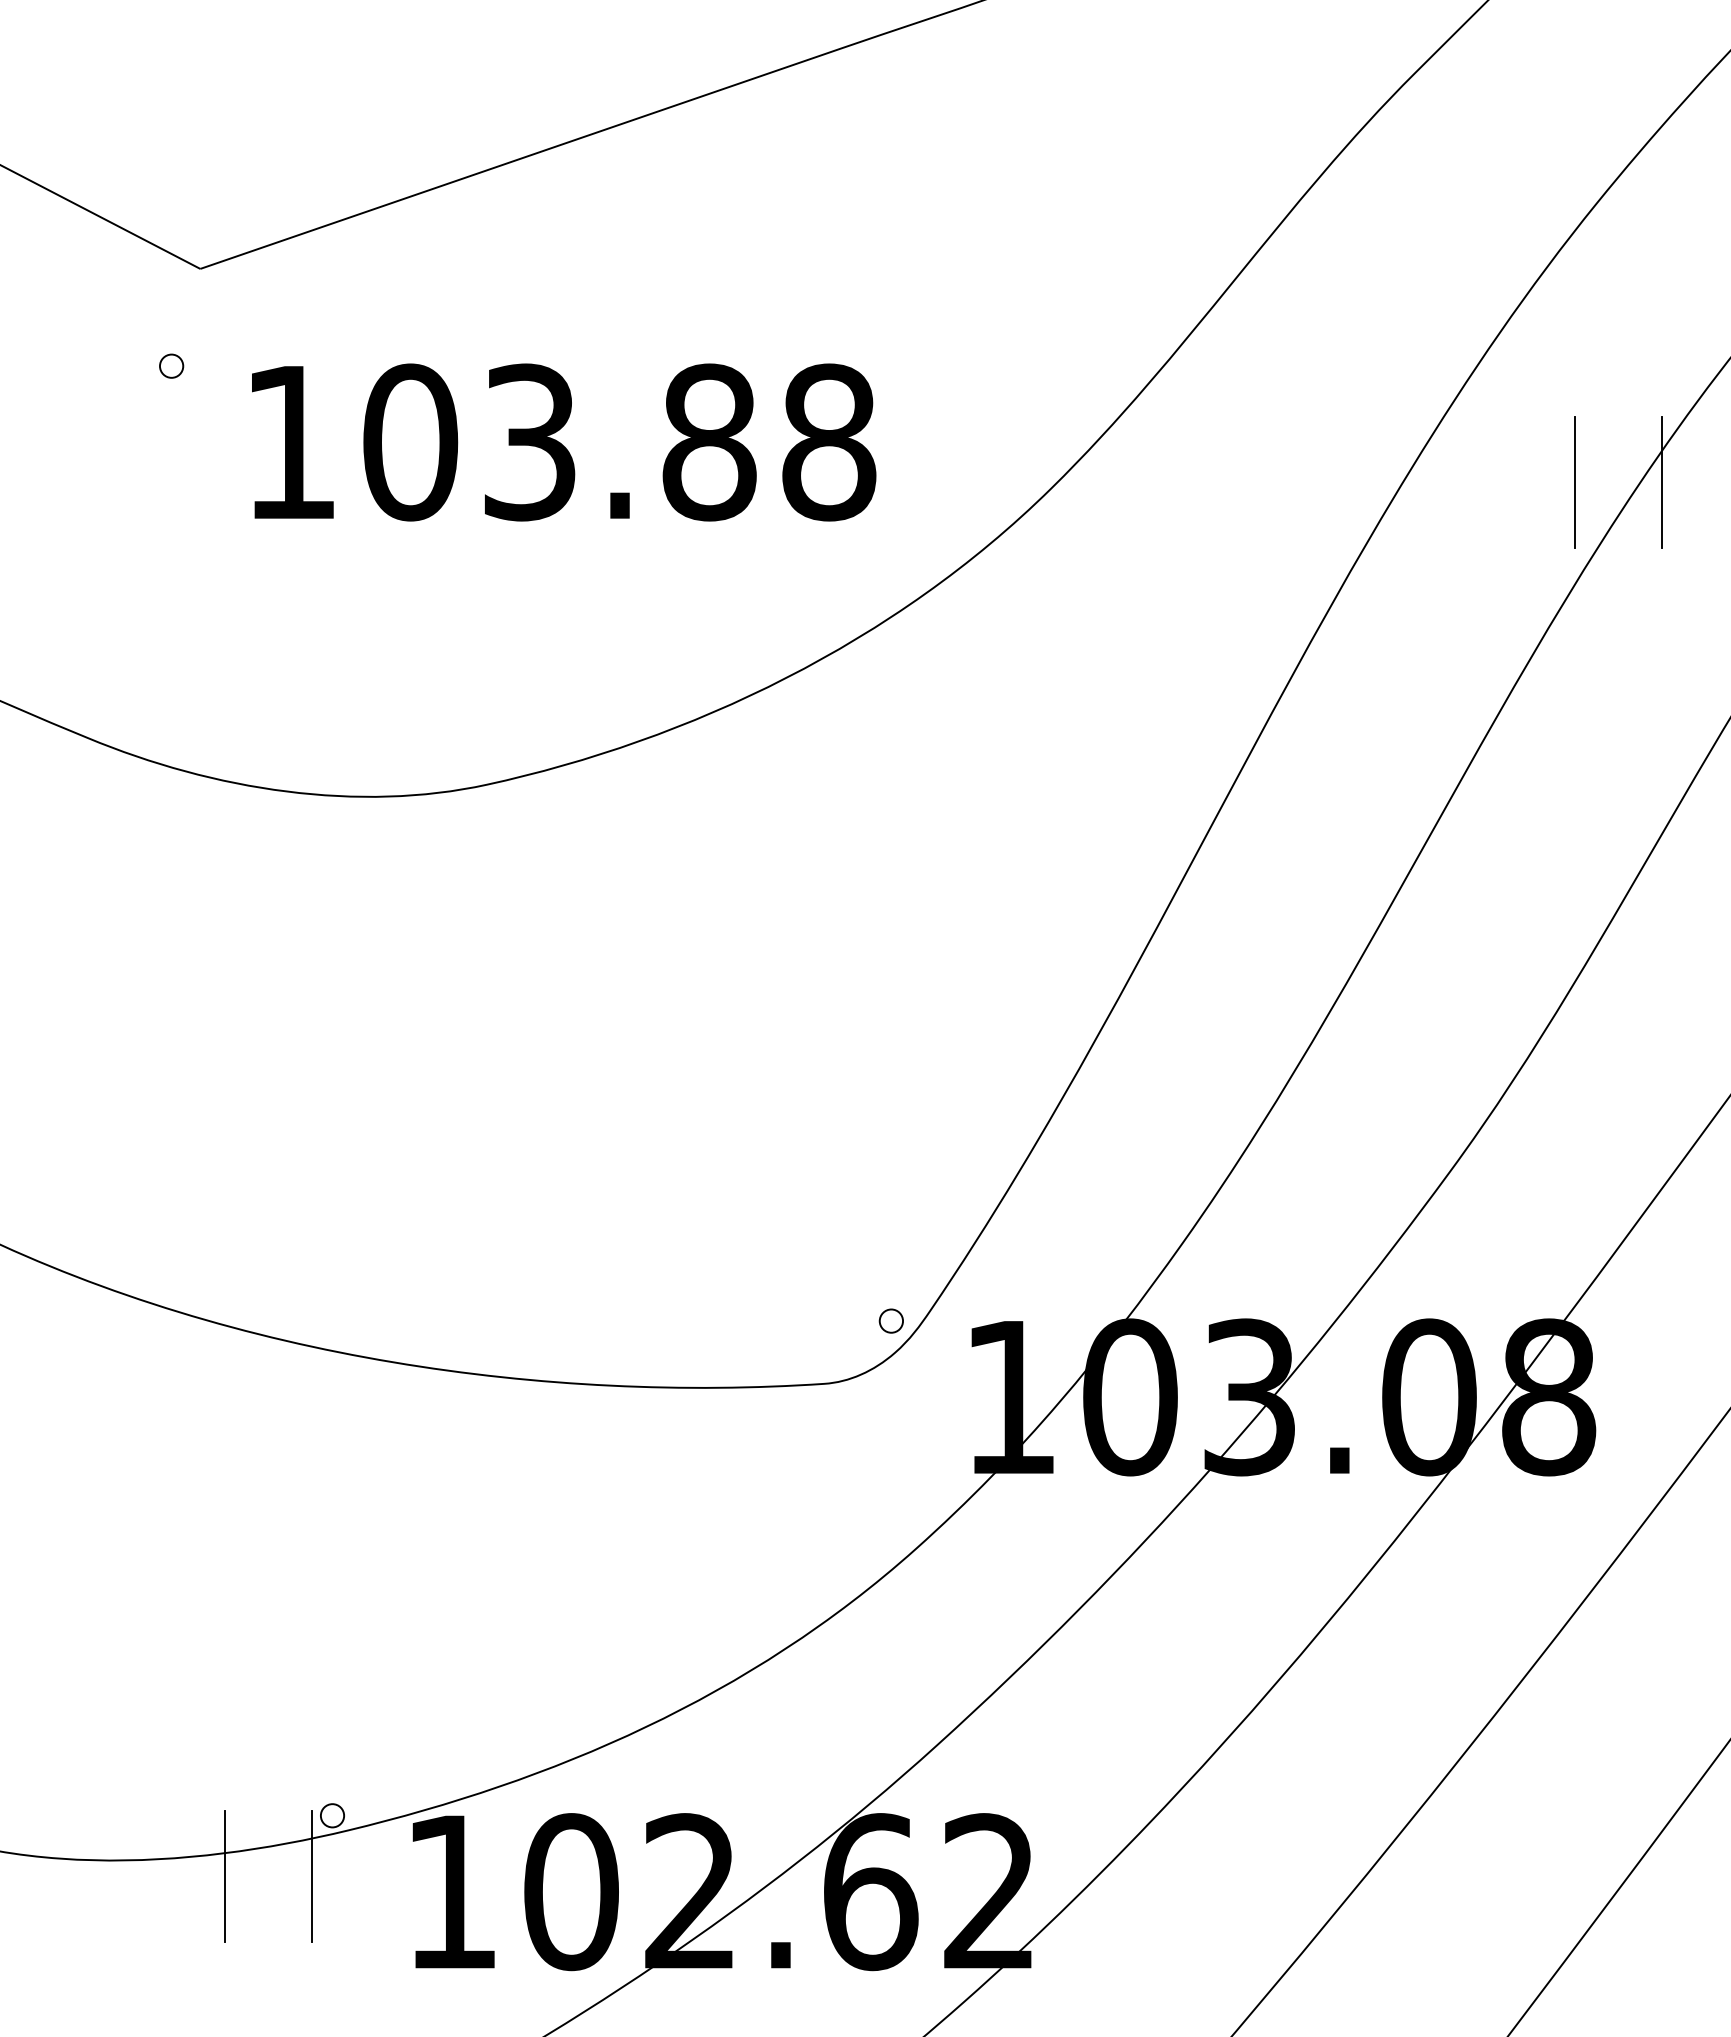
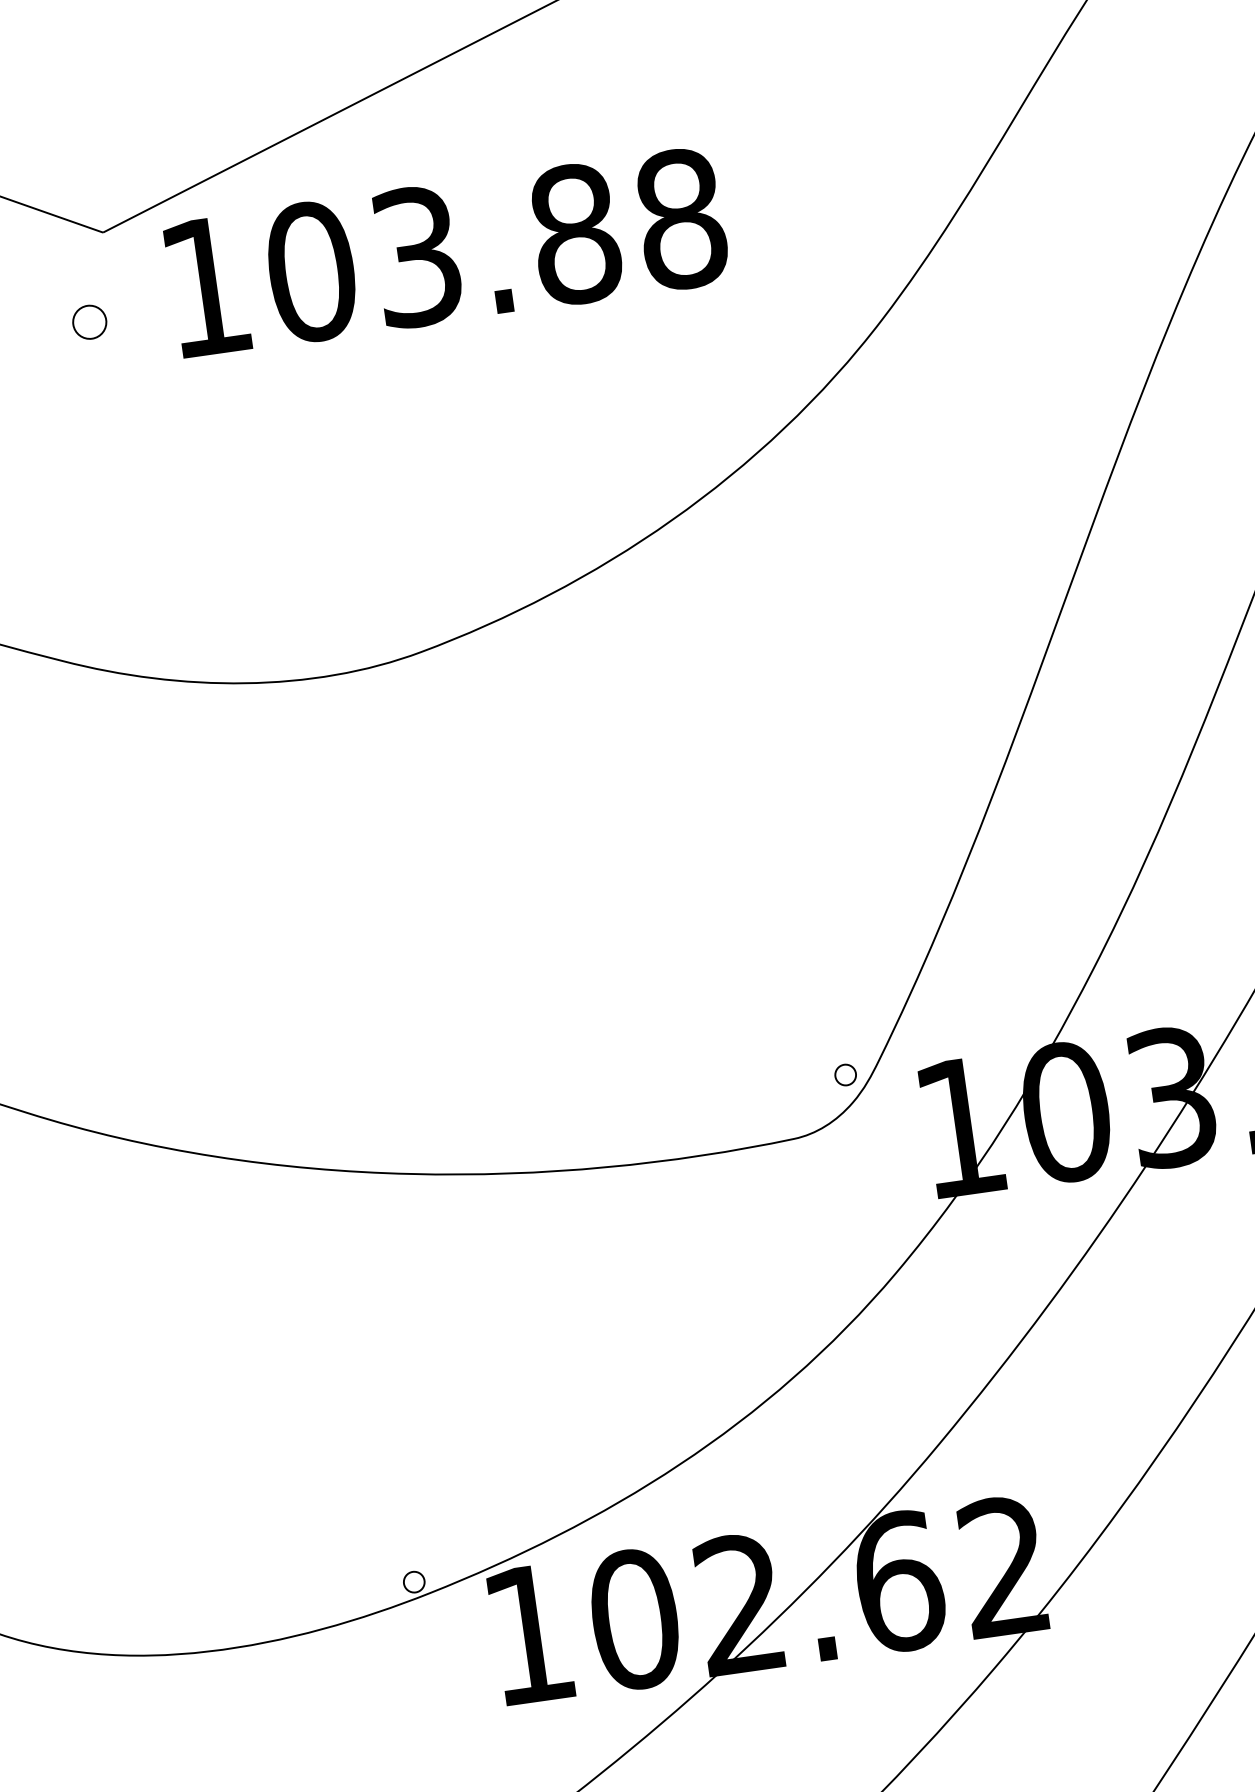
part: (171, 365) -> (89, 321), size x1.6
text: (564, 442) -> (447, 252), moved
line: (225, 1875) -> (327, 1648), removed
line: (312, 1875) -> (404, 1637), removed

